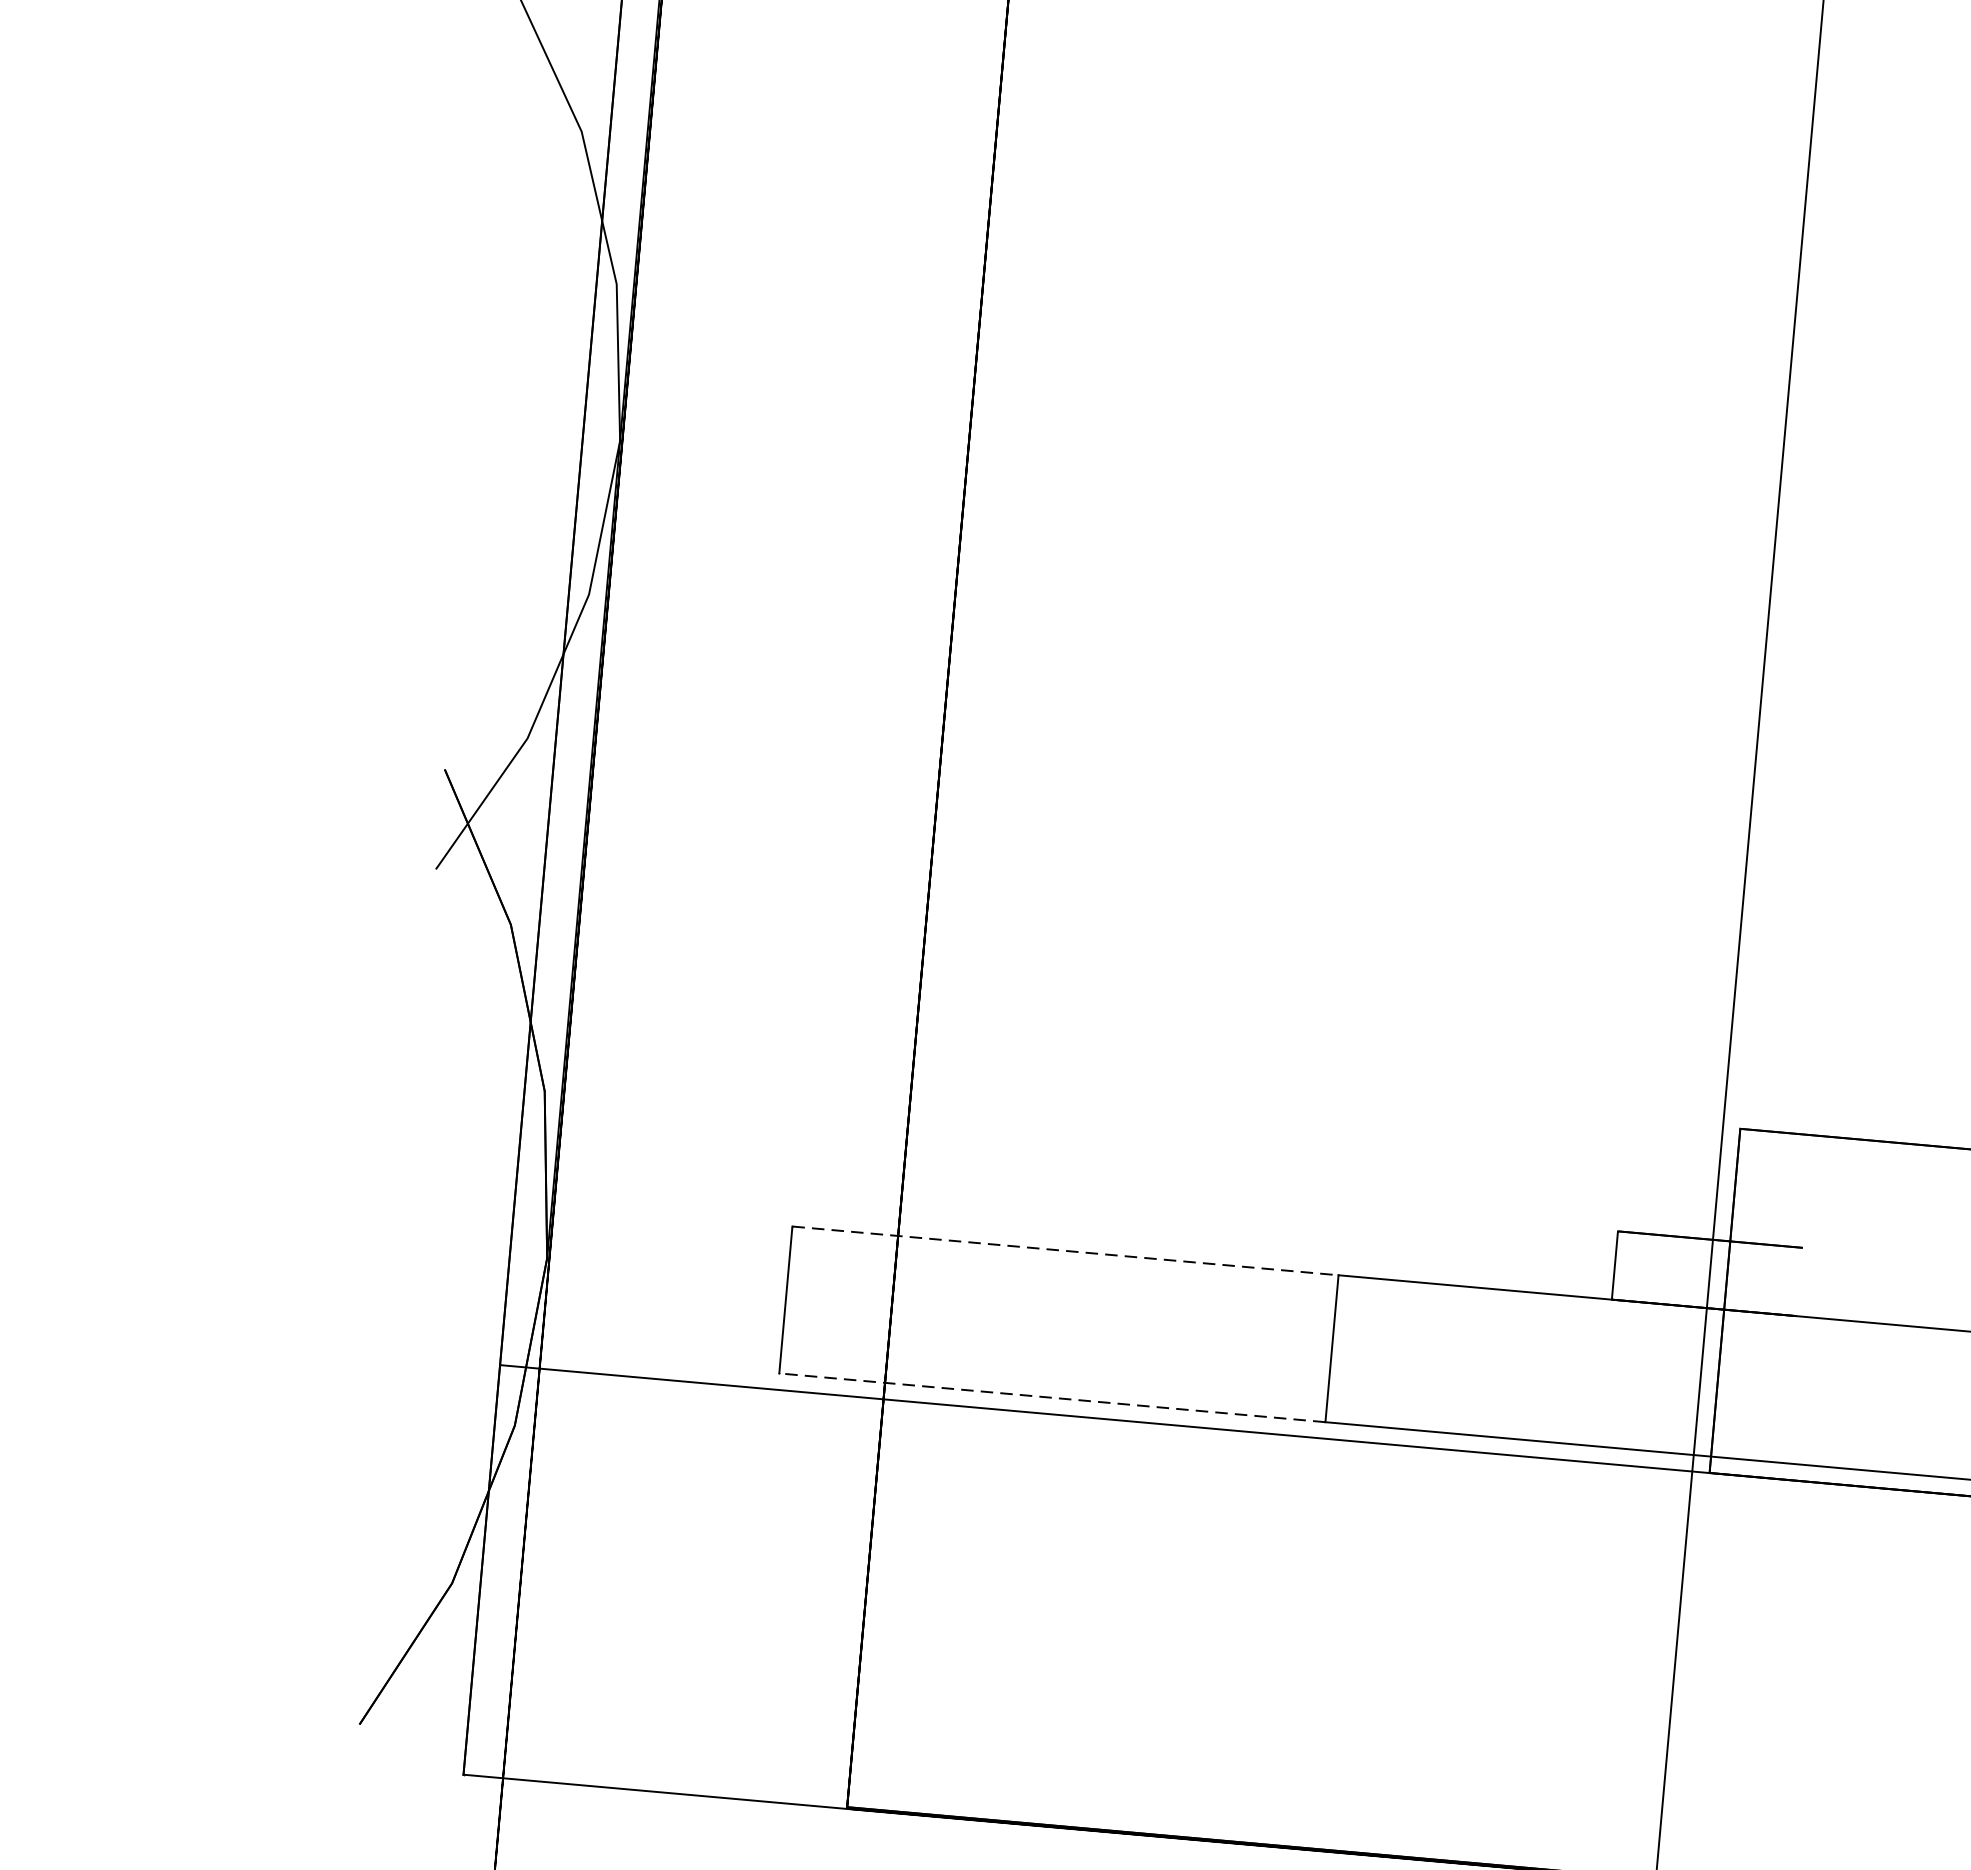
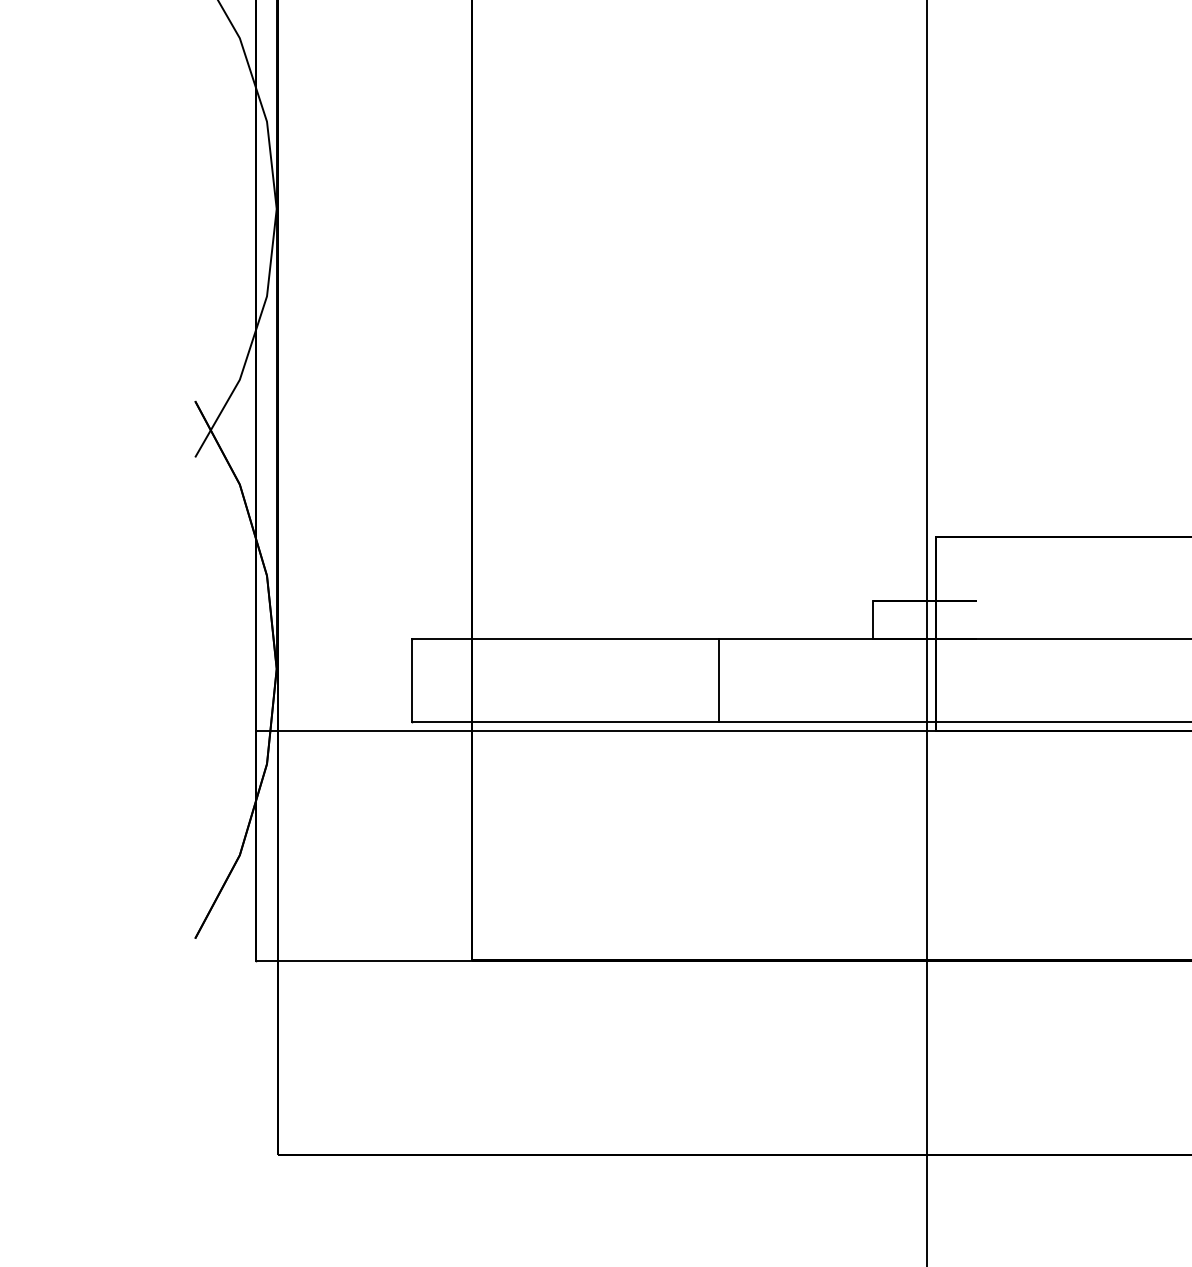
line: (1064, 1251) -> (565, 639), dashed -> solid
line: (1051, 1397) -> (565, 721), dashed -> solid

